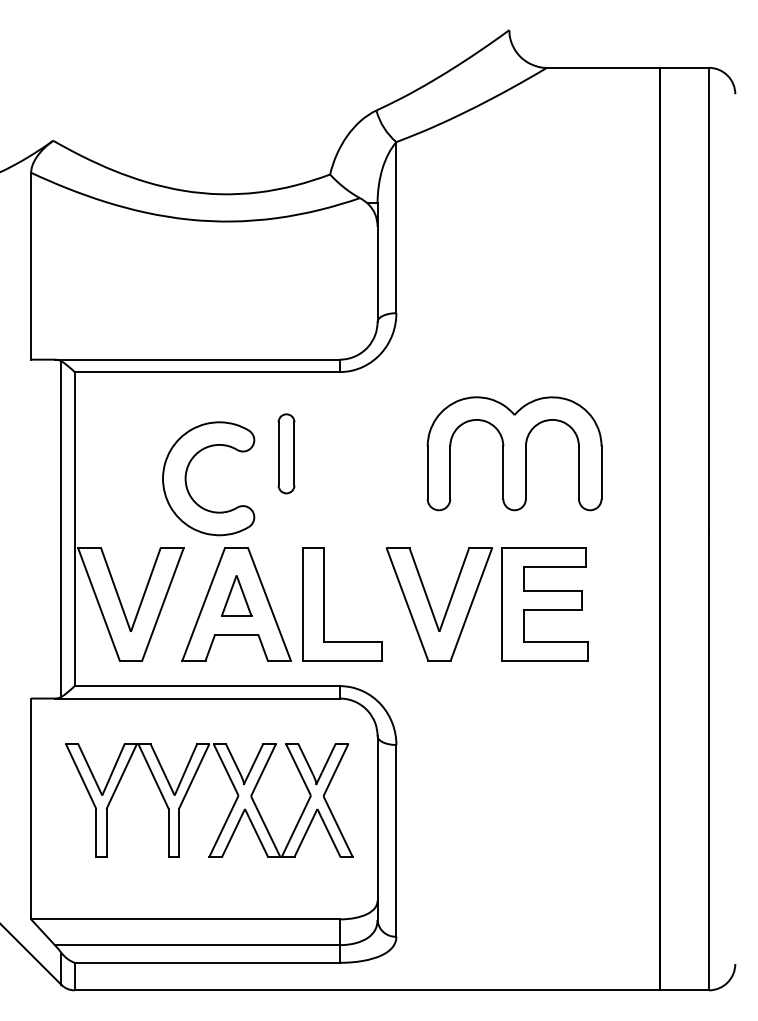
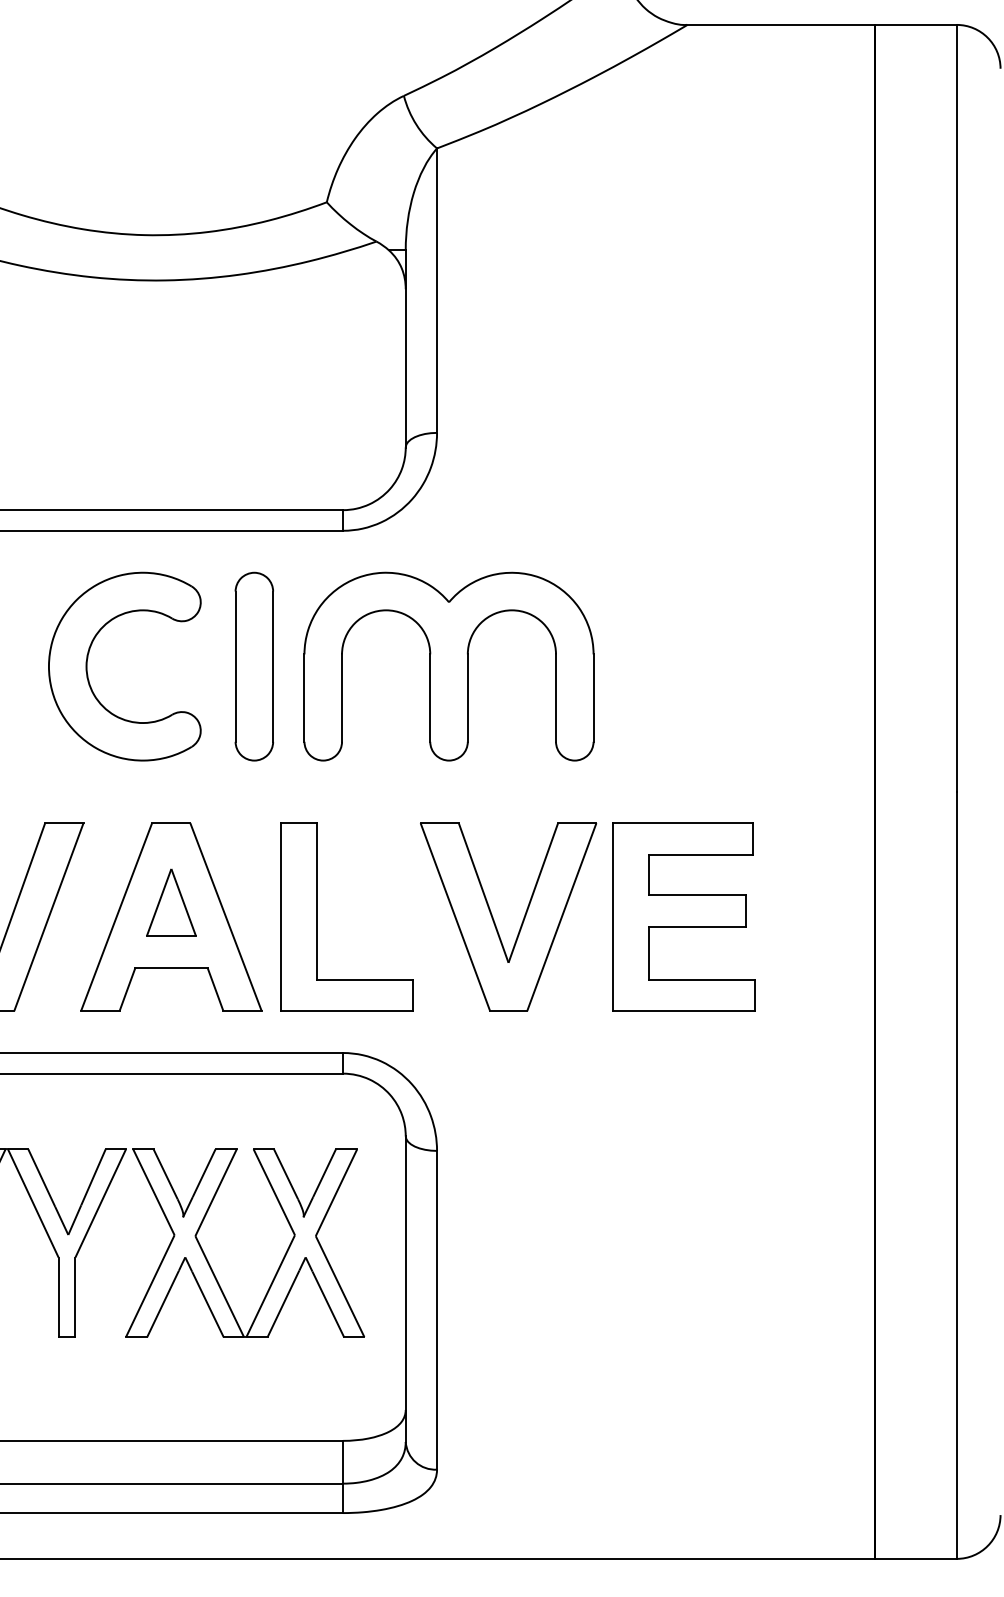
part: (286, 453) -> (254, 666), size x1.43
part: (514, 453) -> (448, 666), moved
part: (187, 472) -> (89, 656), moved

